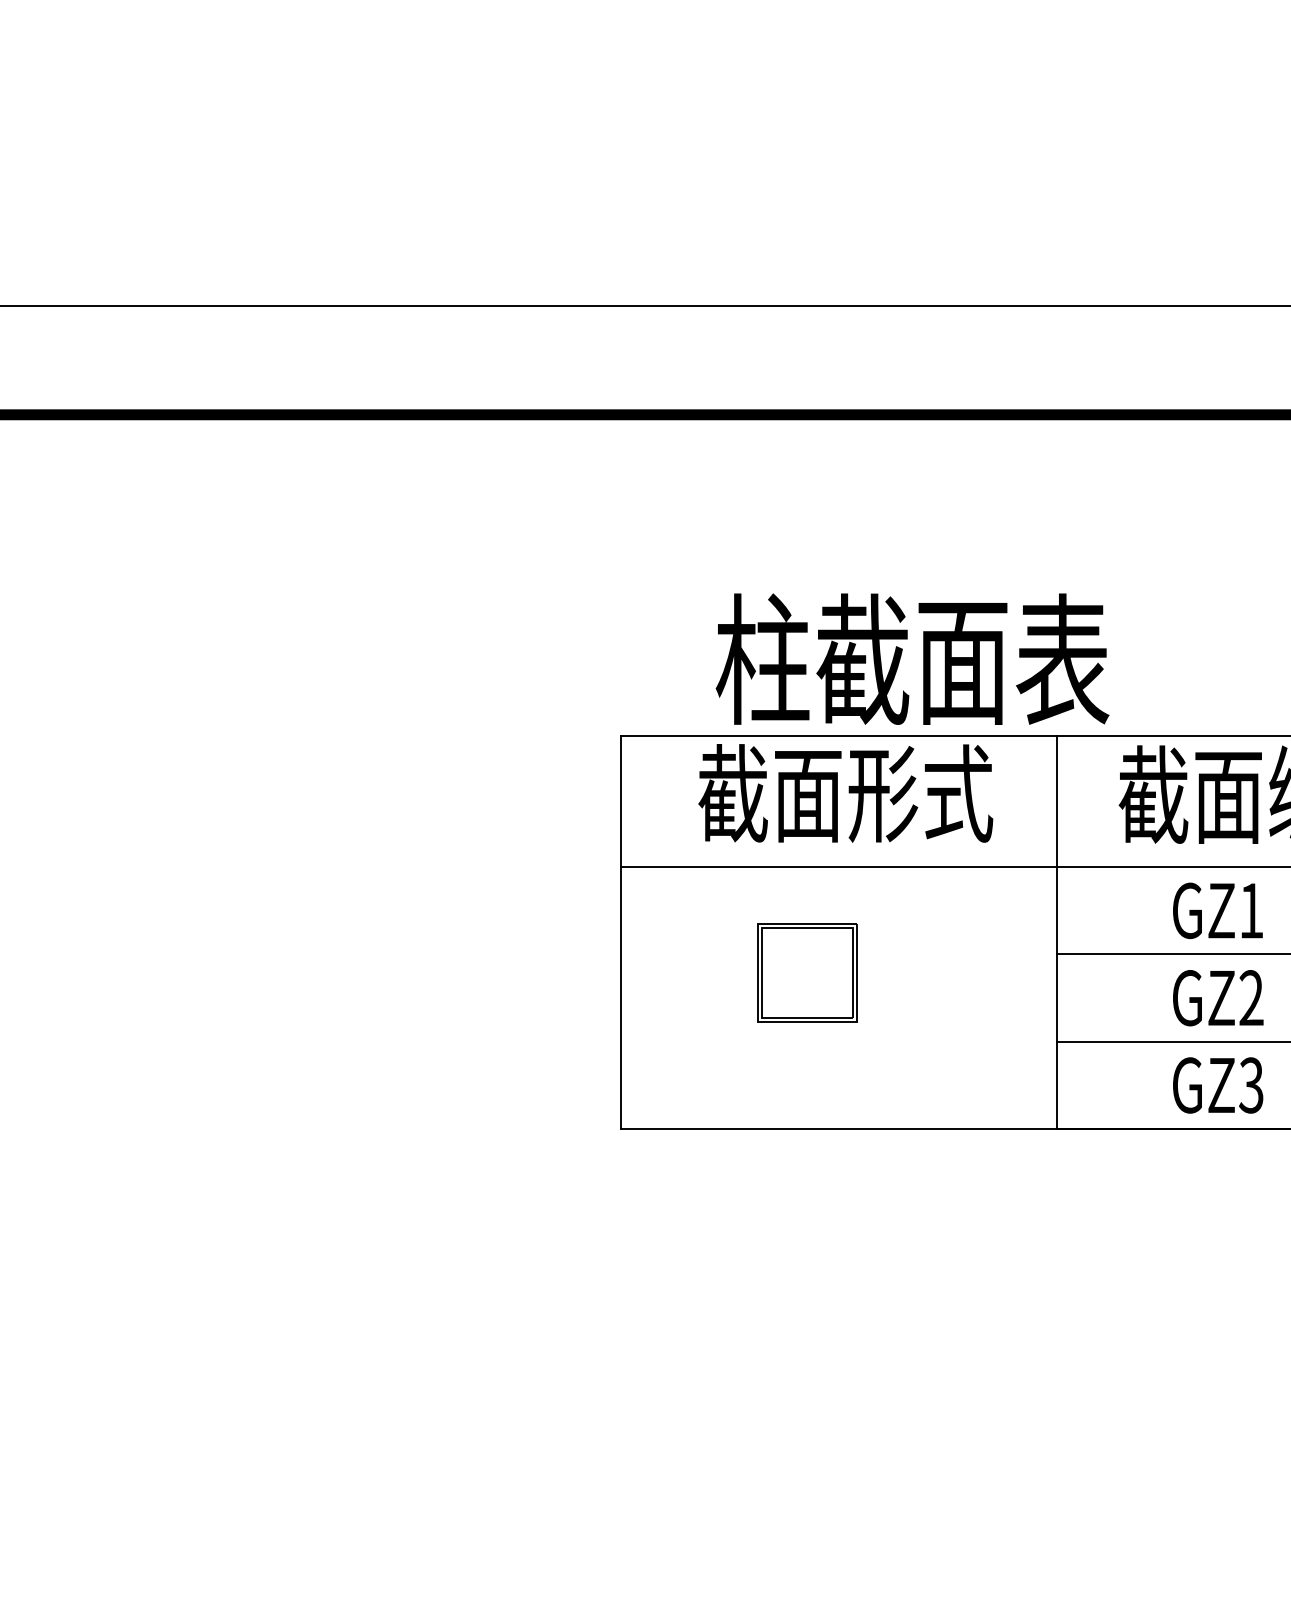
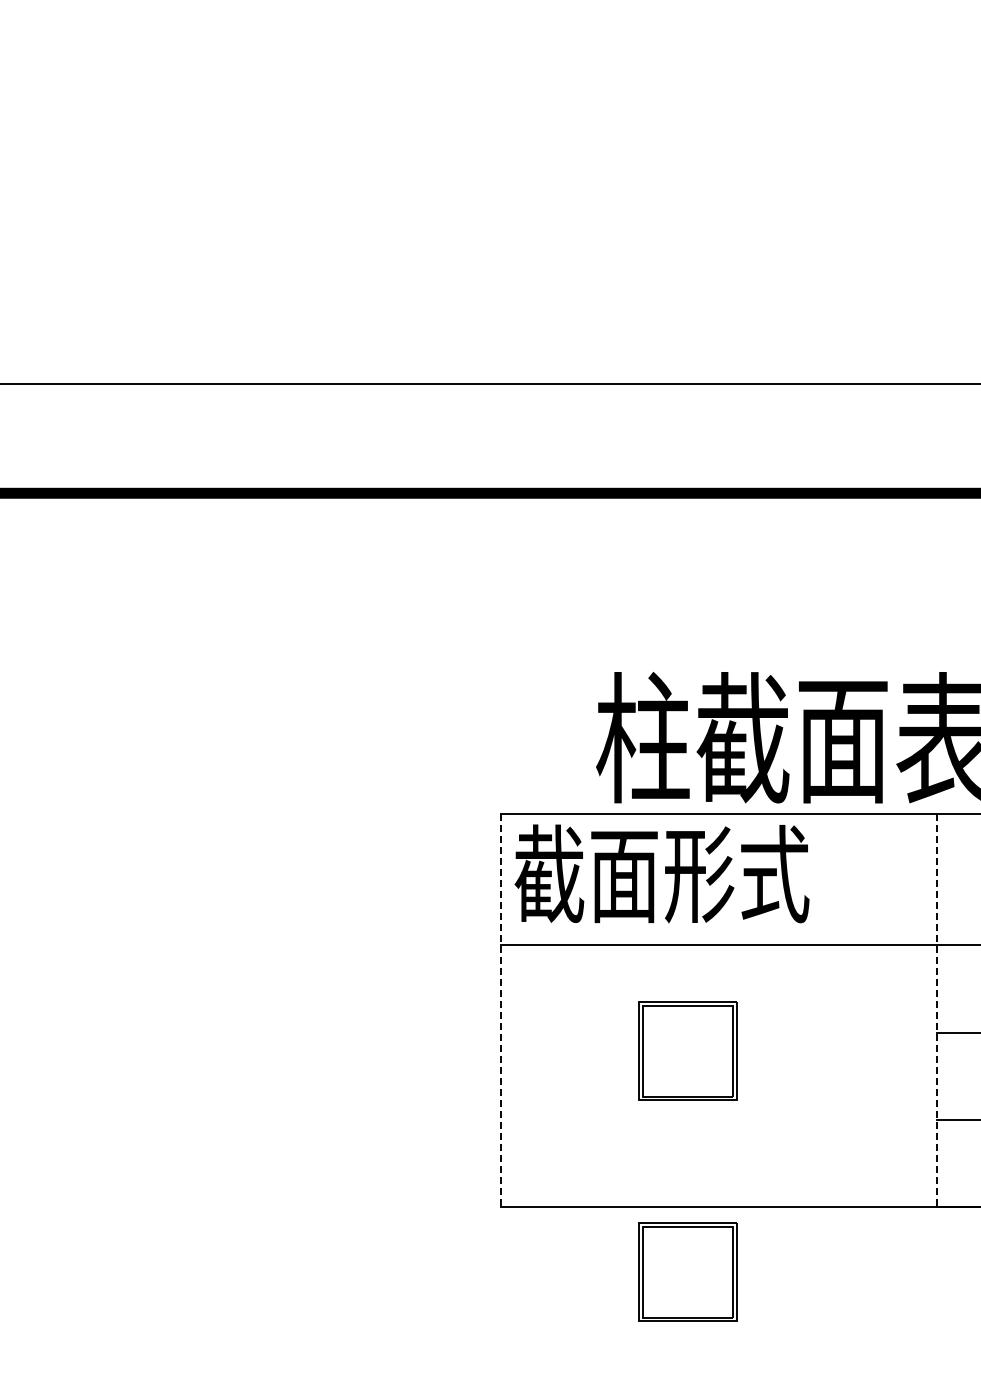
text: (845, 793) -> (661, 873), moved
line: (620, 932) -> (500, 1010), solid -> dashed
line: (1057, 932) -> (937, 1010), solid -> dashed
part: (807, 1193) -> (687, 1271), added

